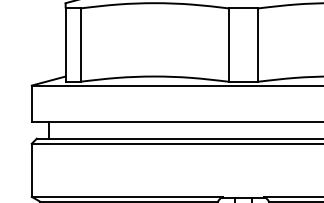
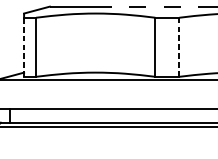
line: (65, 45) -> (23, 47), solid -> dashed
line: (258, 45) -> (179, 47), solid -> dashed

